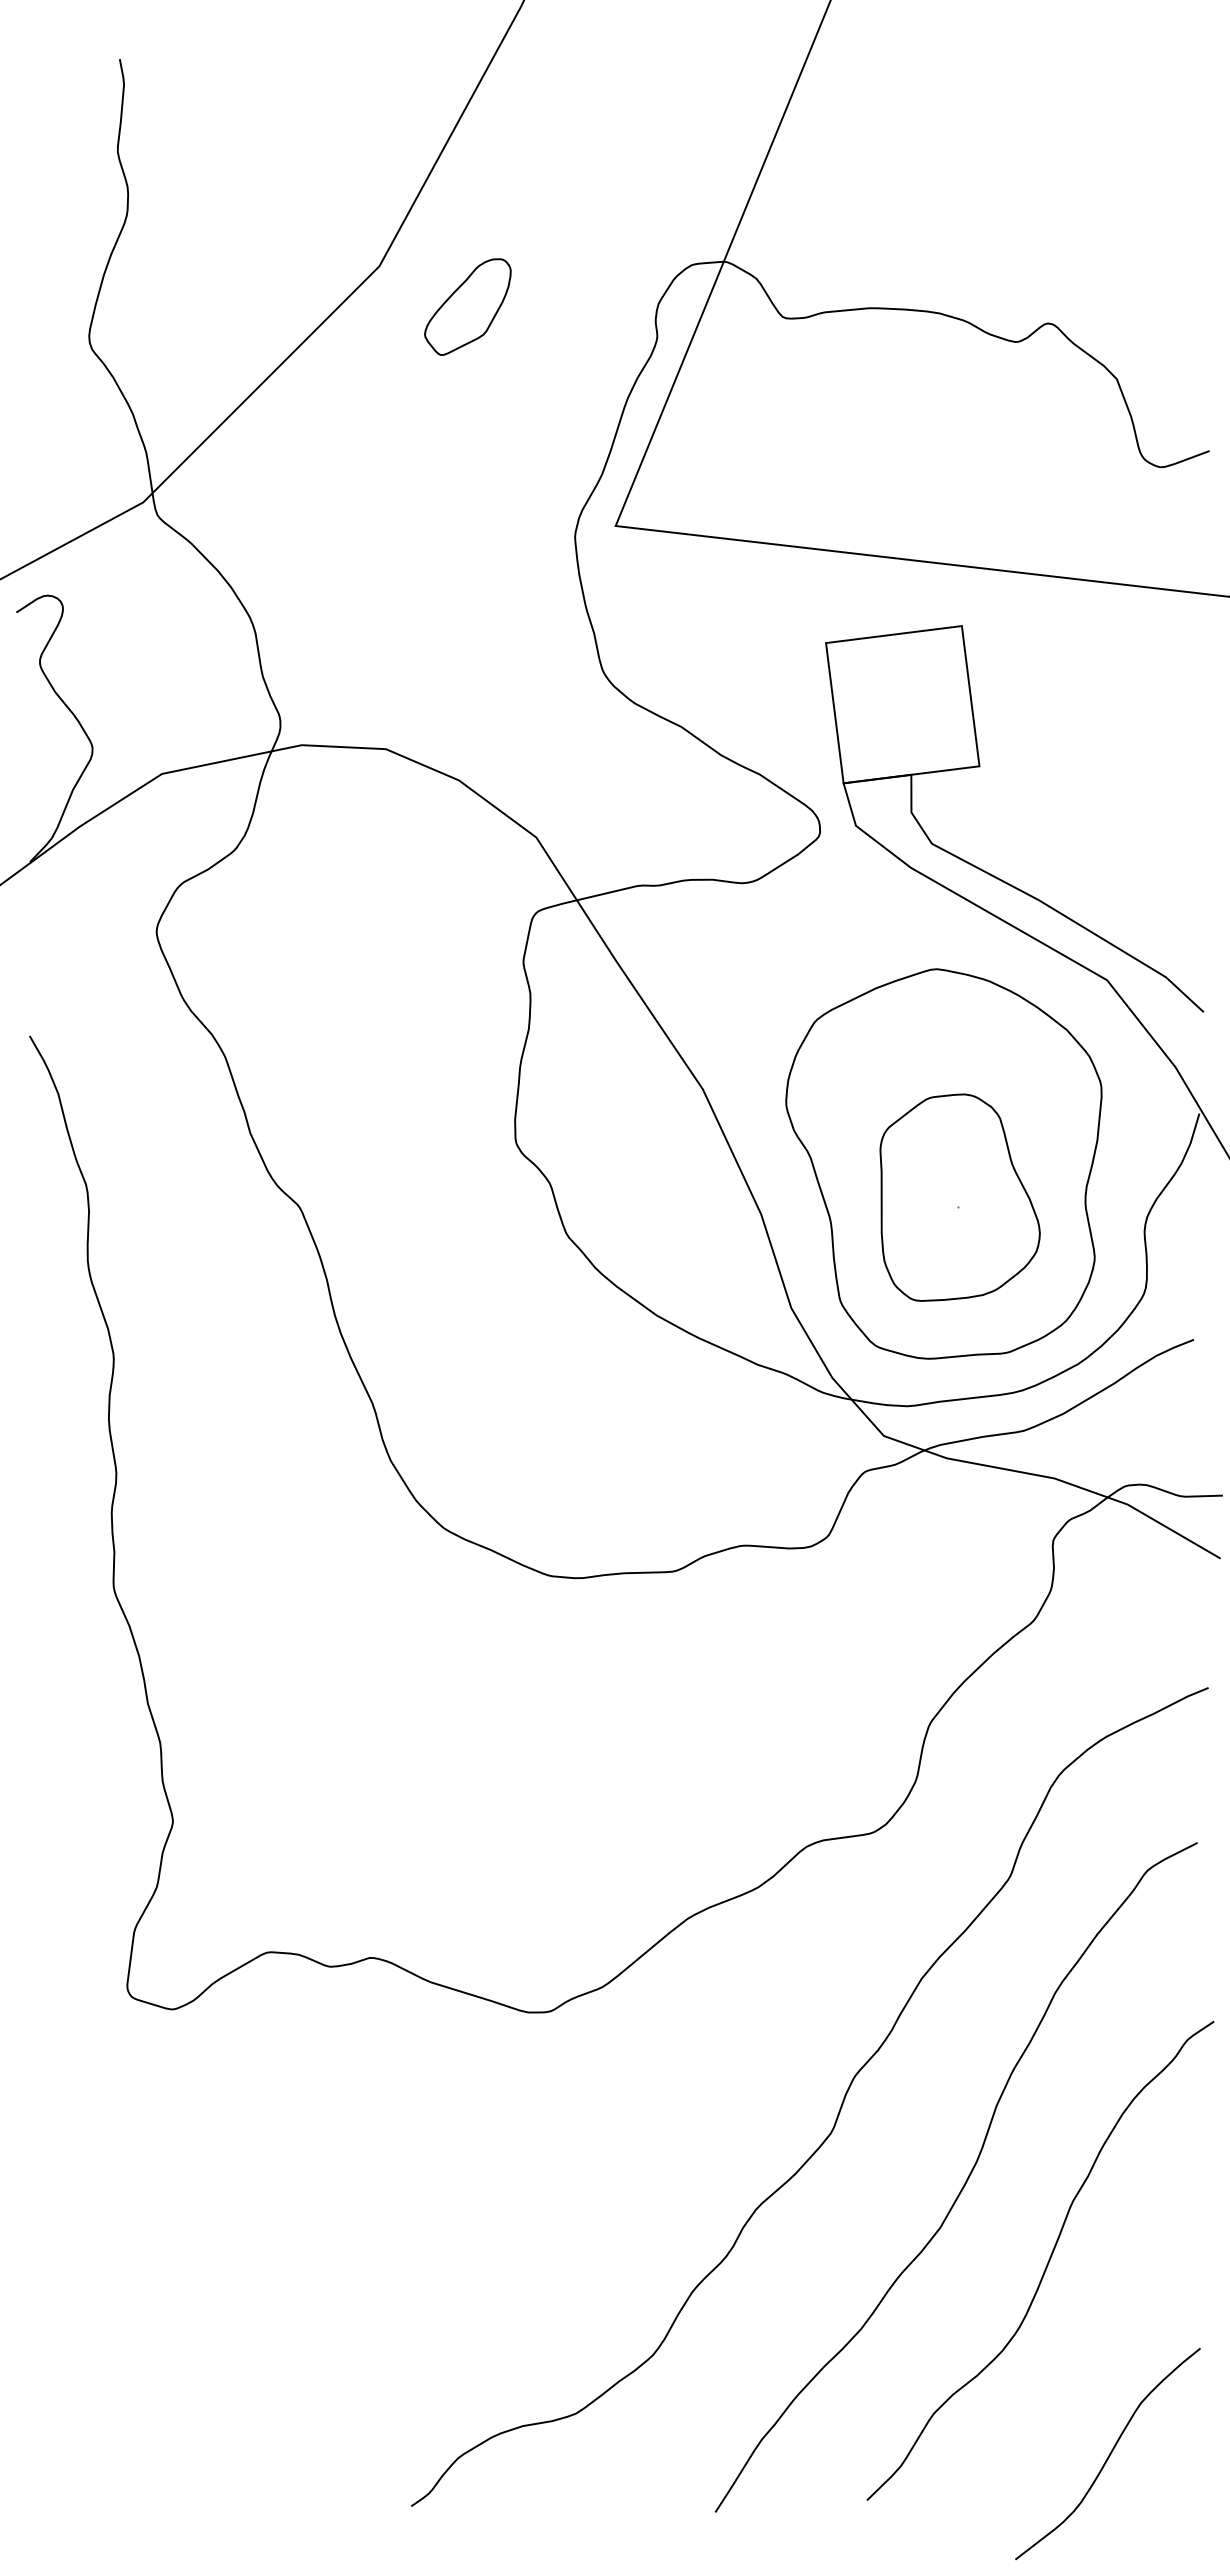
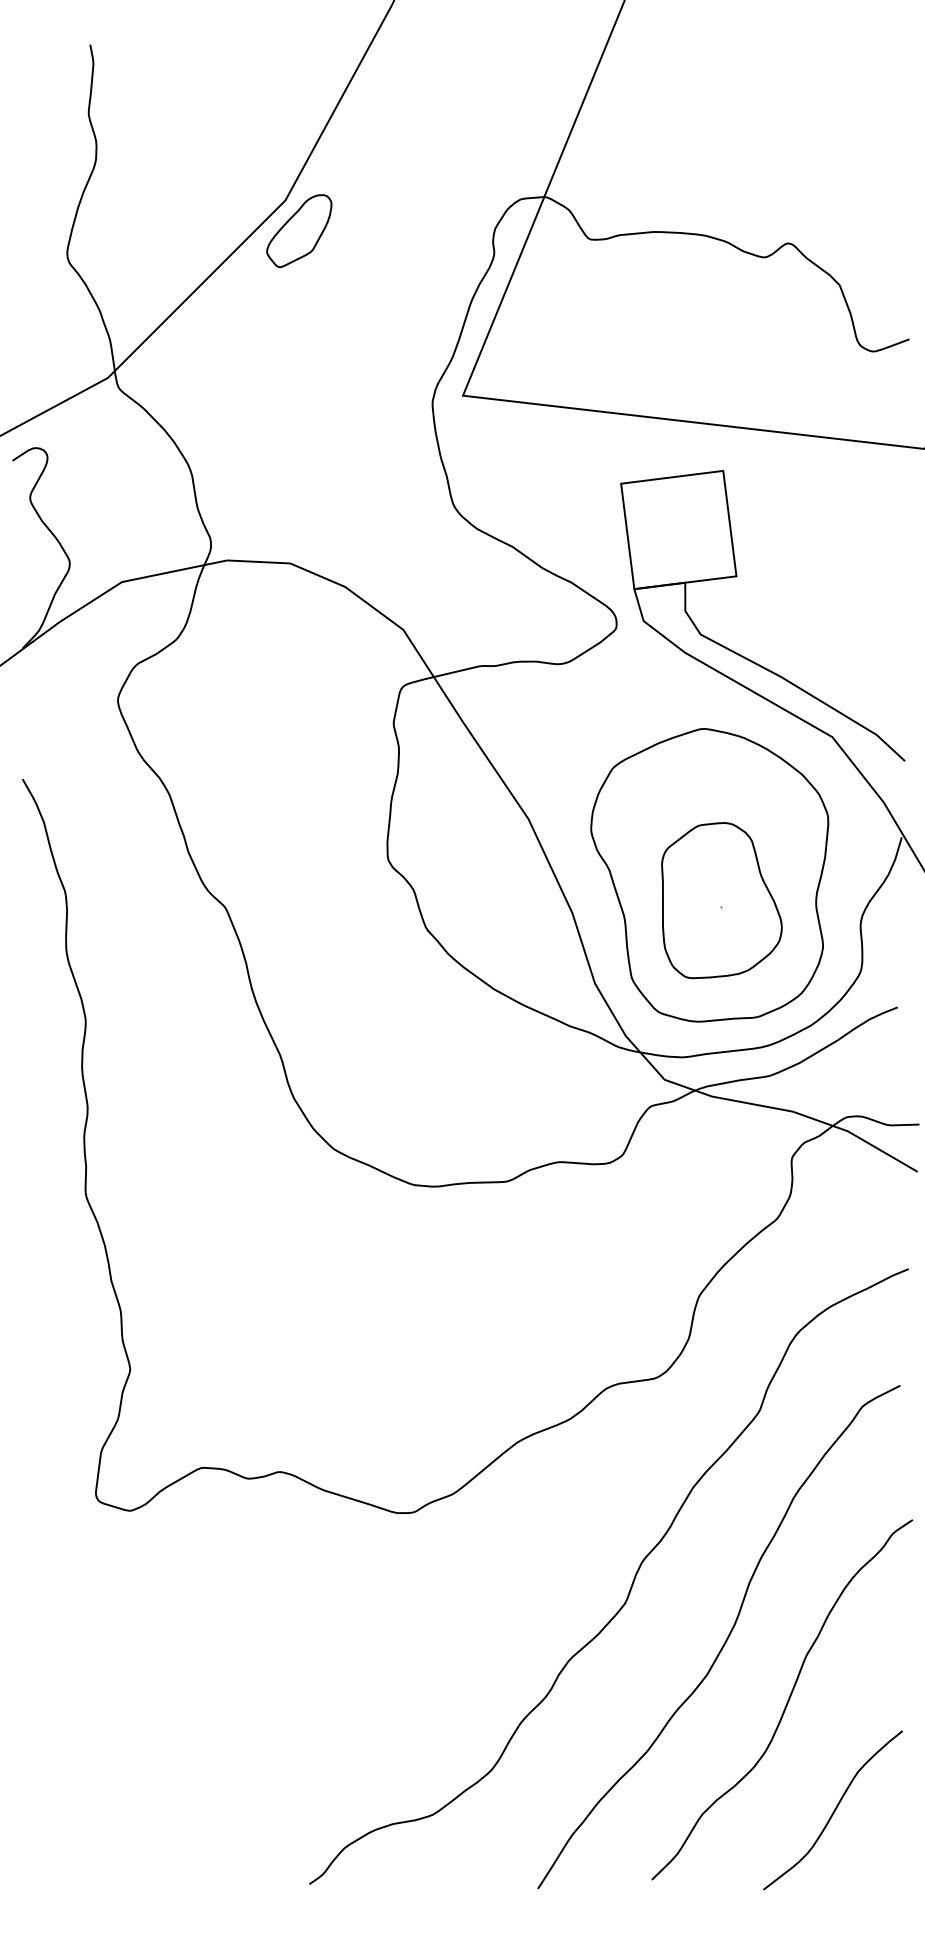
part: (467, 306) -> (299, 230), moved
curve: (1108, 2455) -> (833, 1811), moved

